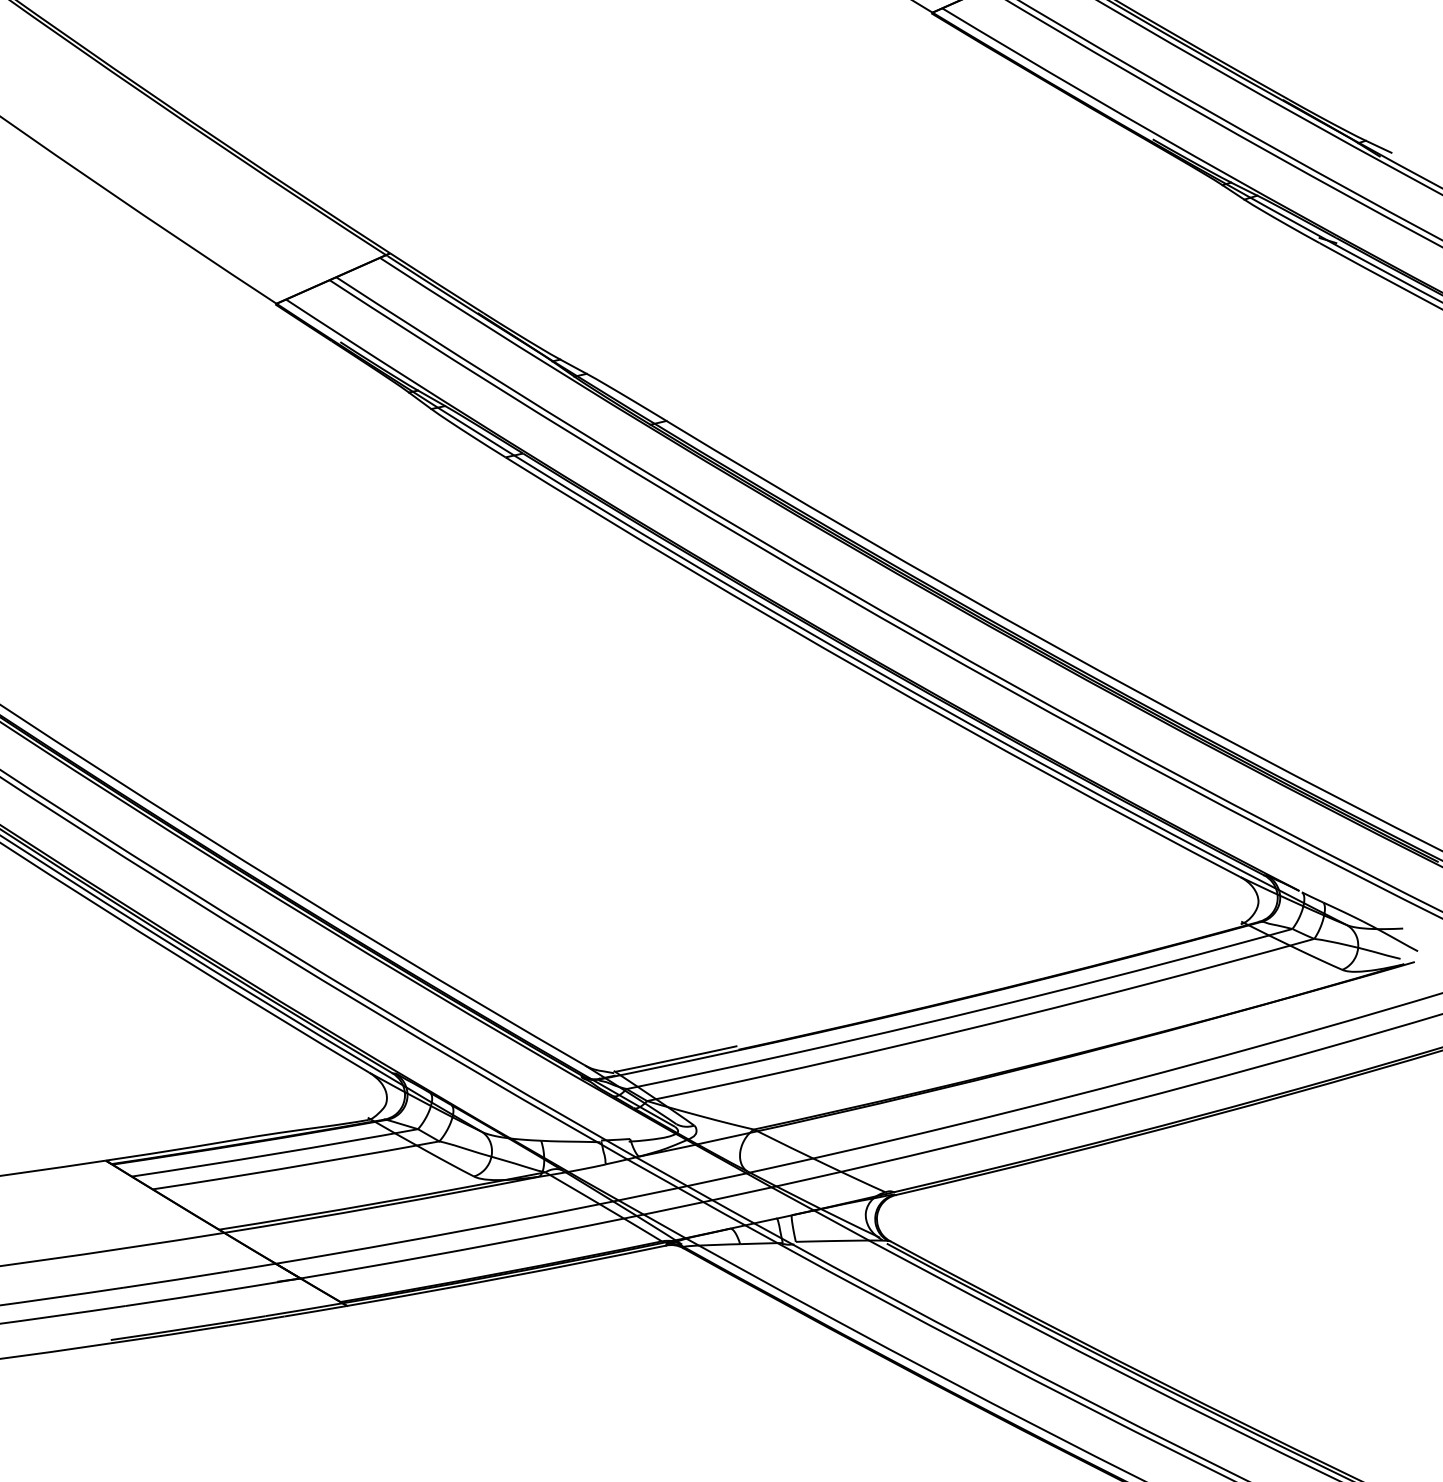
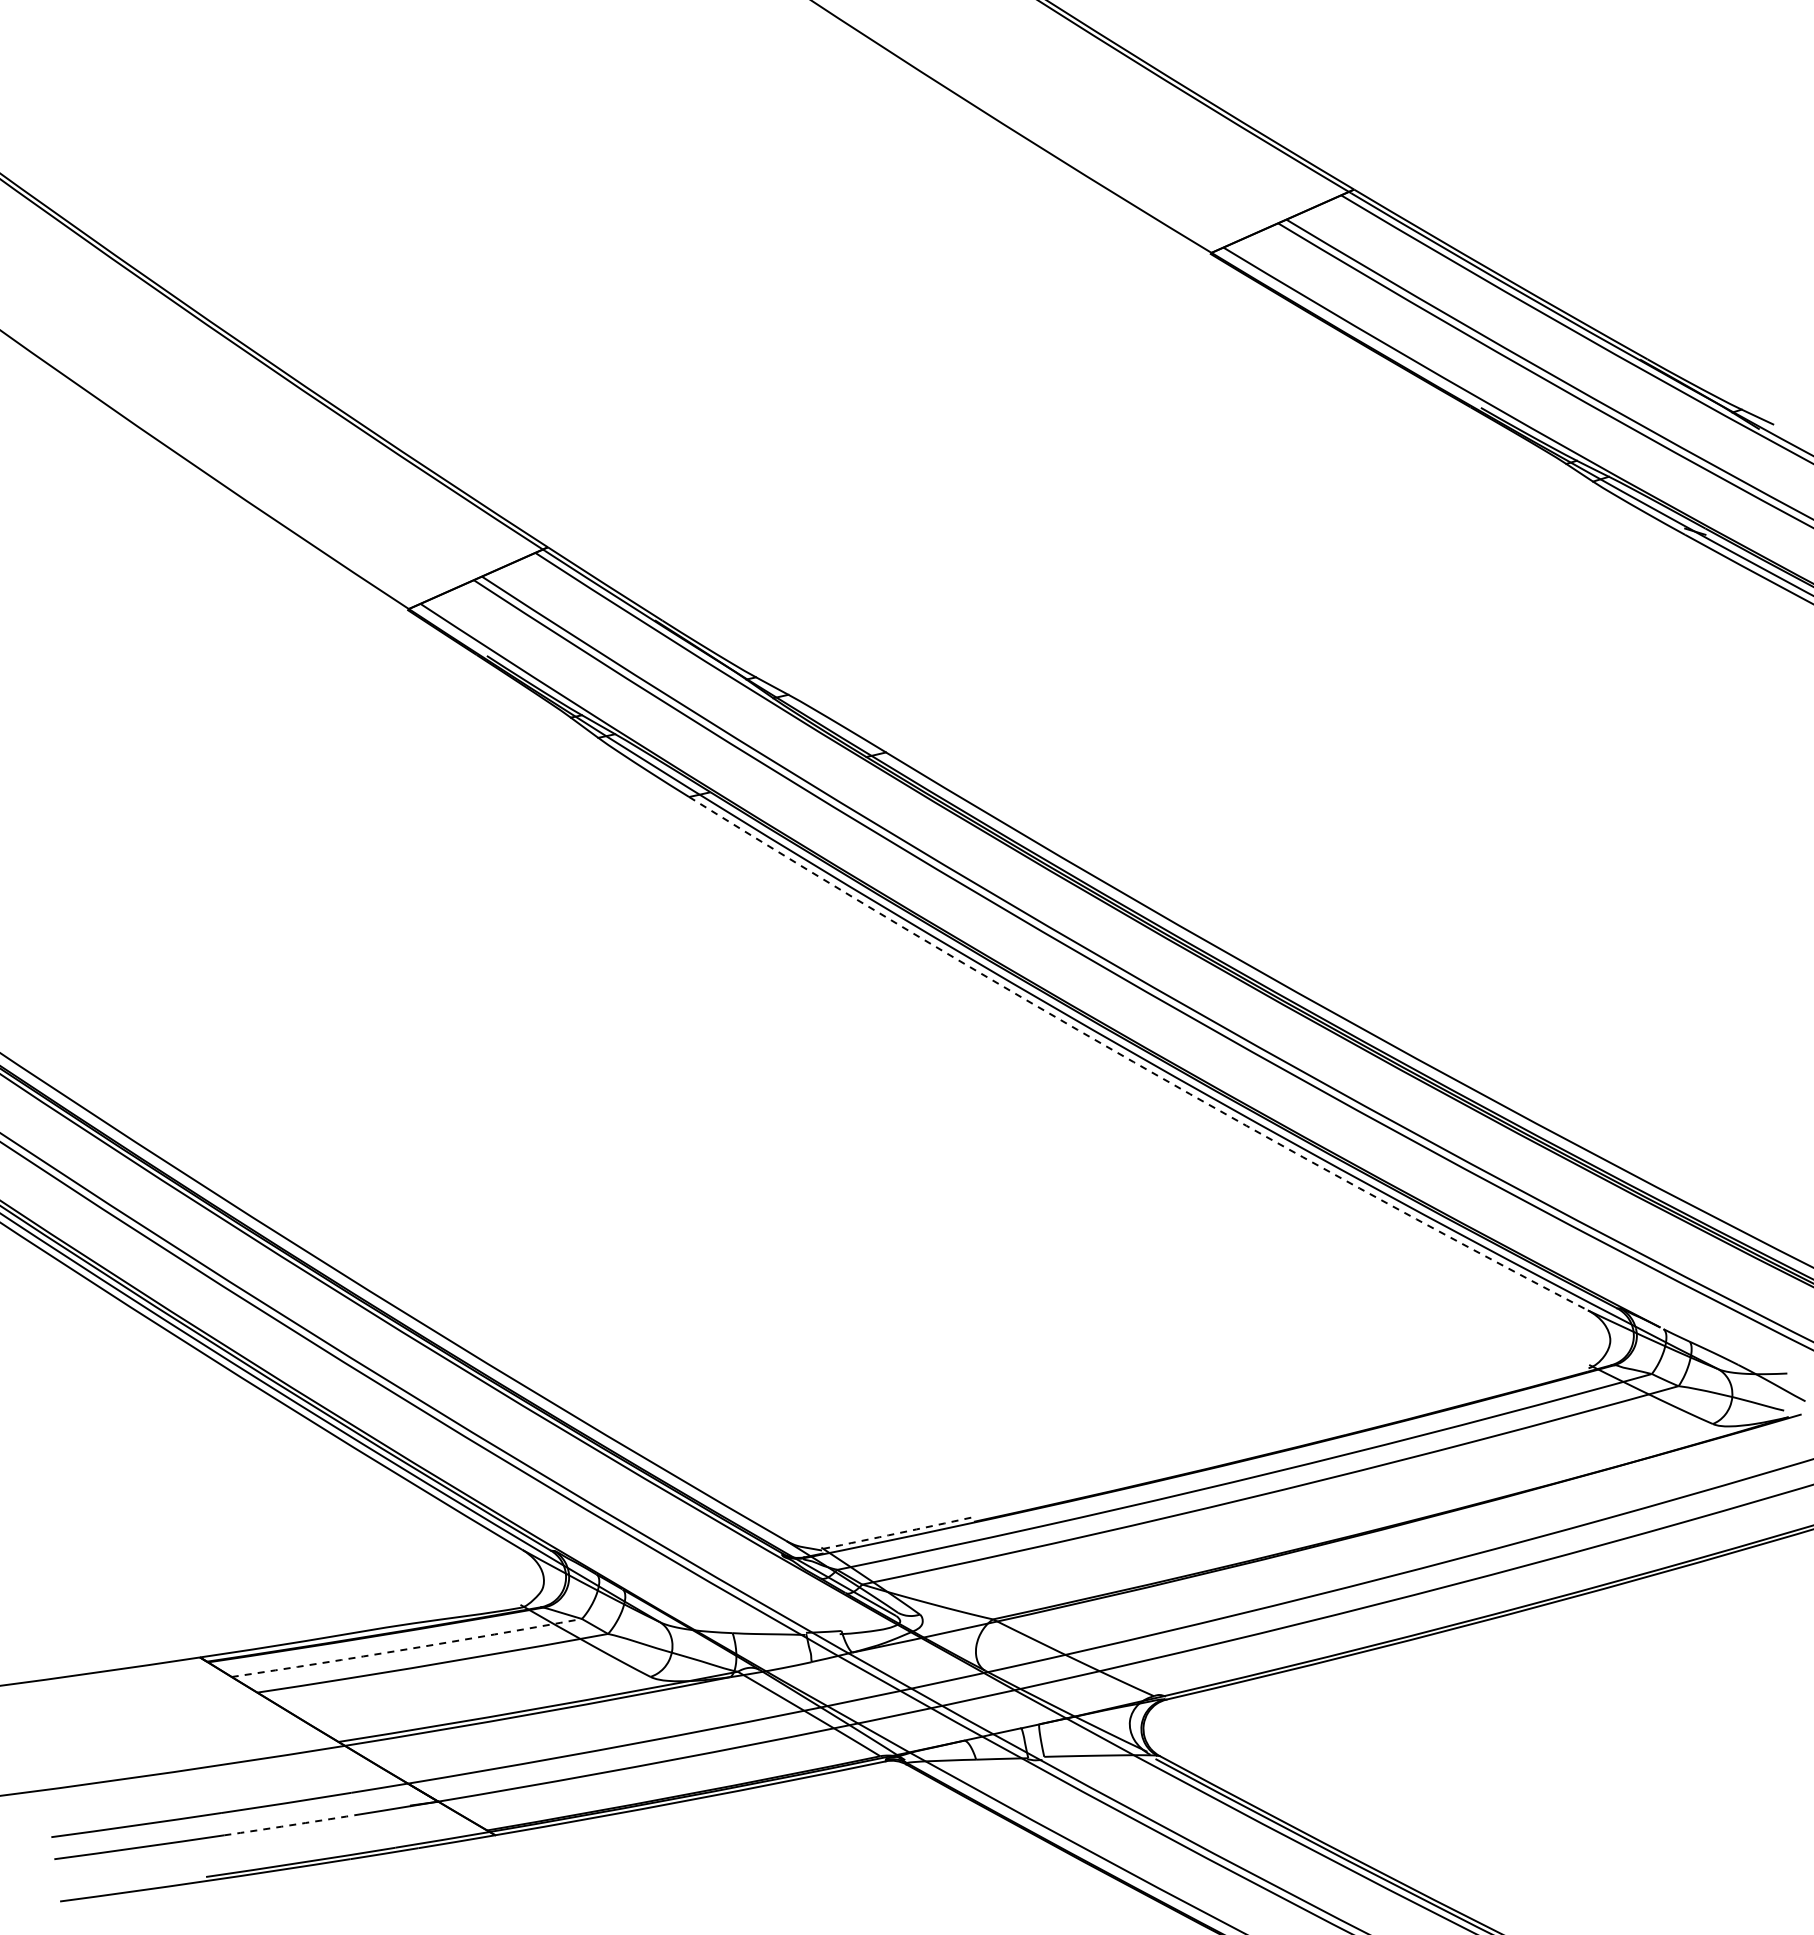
arc: (868, 674) -> (1133, 1062), solid -> dashed
arc: (675, 1059) -> (897, 1533), solid -> dashed
arc: (275, 1154) -> (407, 1649), solid -> dashed
arc: (178, 1297) -> (289, 1825), solid -> dashed

